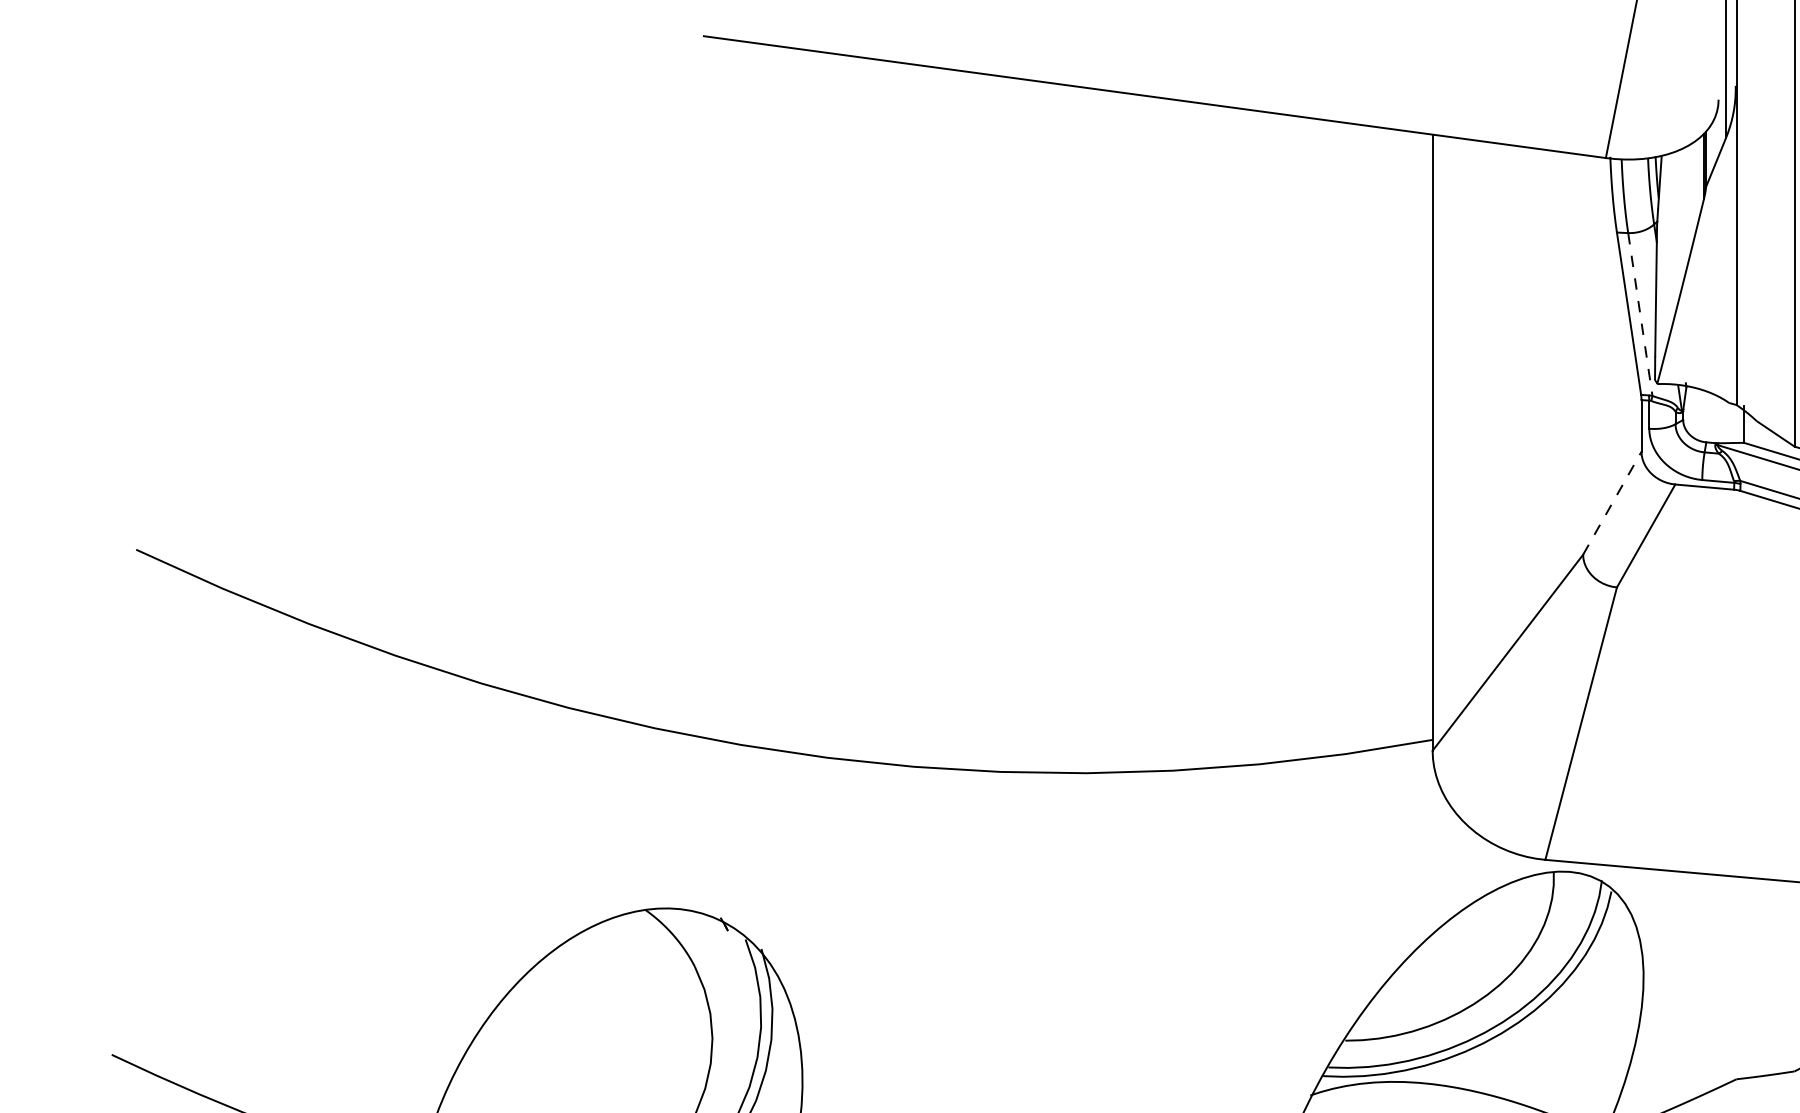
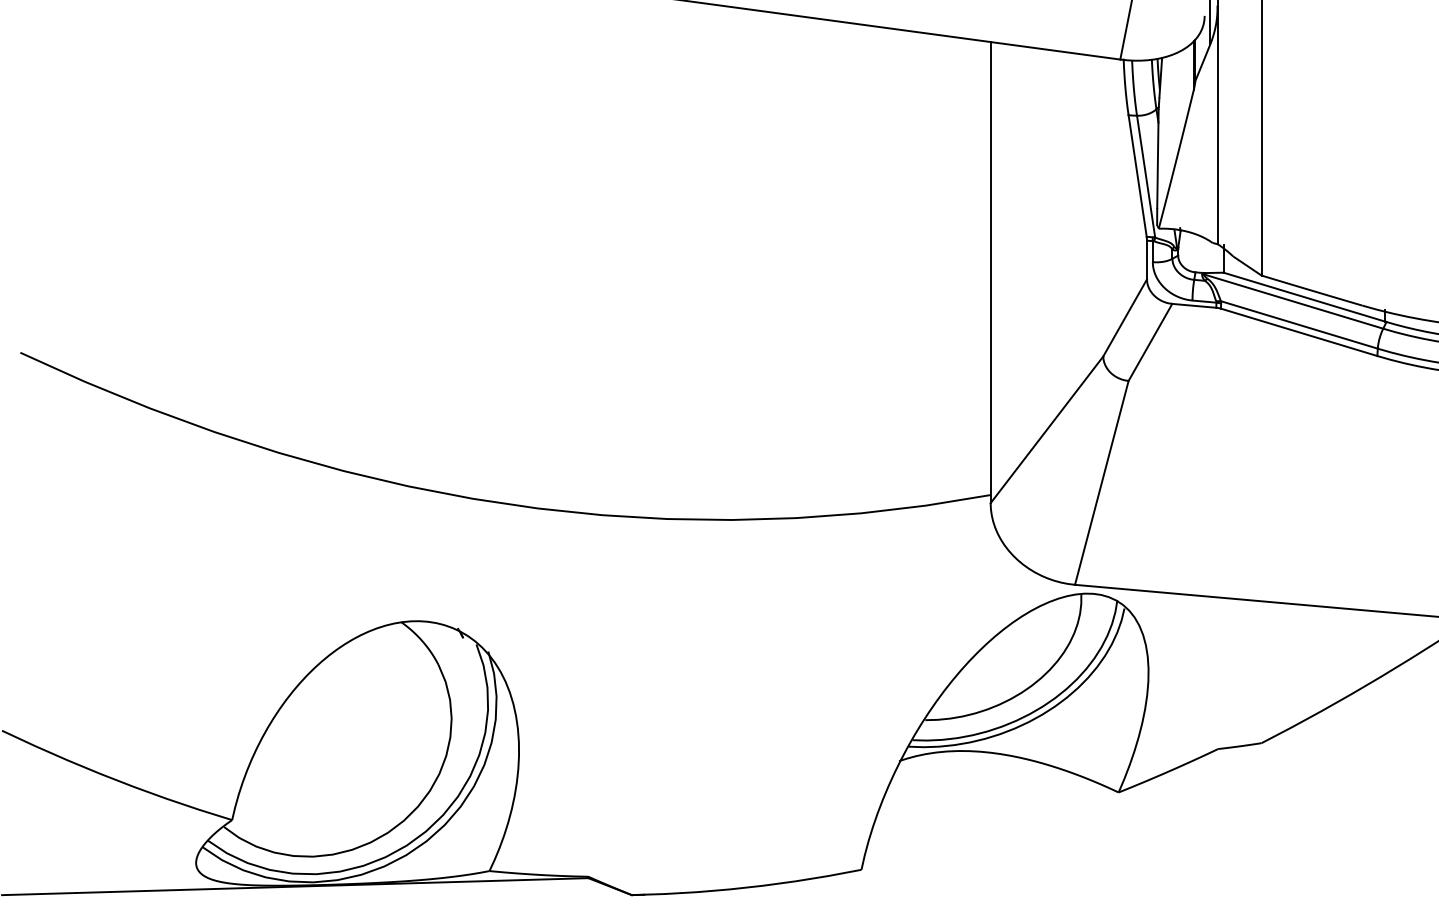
line: (1640, 314) -> (1146, 176), dashed -> solid
line: (1612, 502) -> (1125, 317), dashed -> solid

